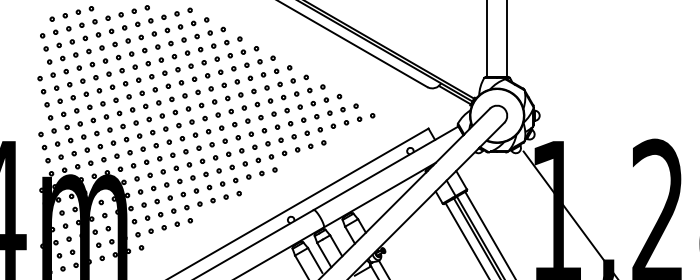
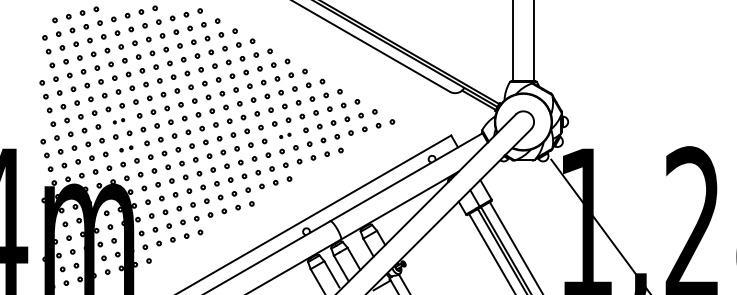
part: (112, 114) -> (118, 120), size x0.6
part: (270, 128) -> (284, 135), size x0.6
part: (119, 141) -> (125, 149), size x0.7

